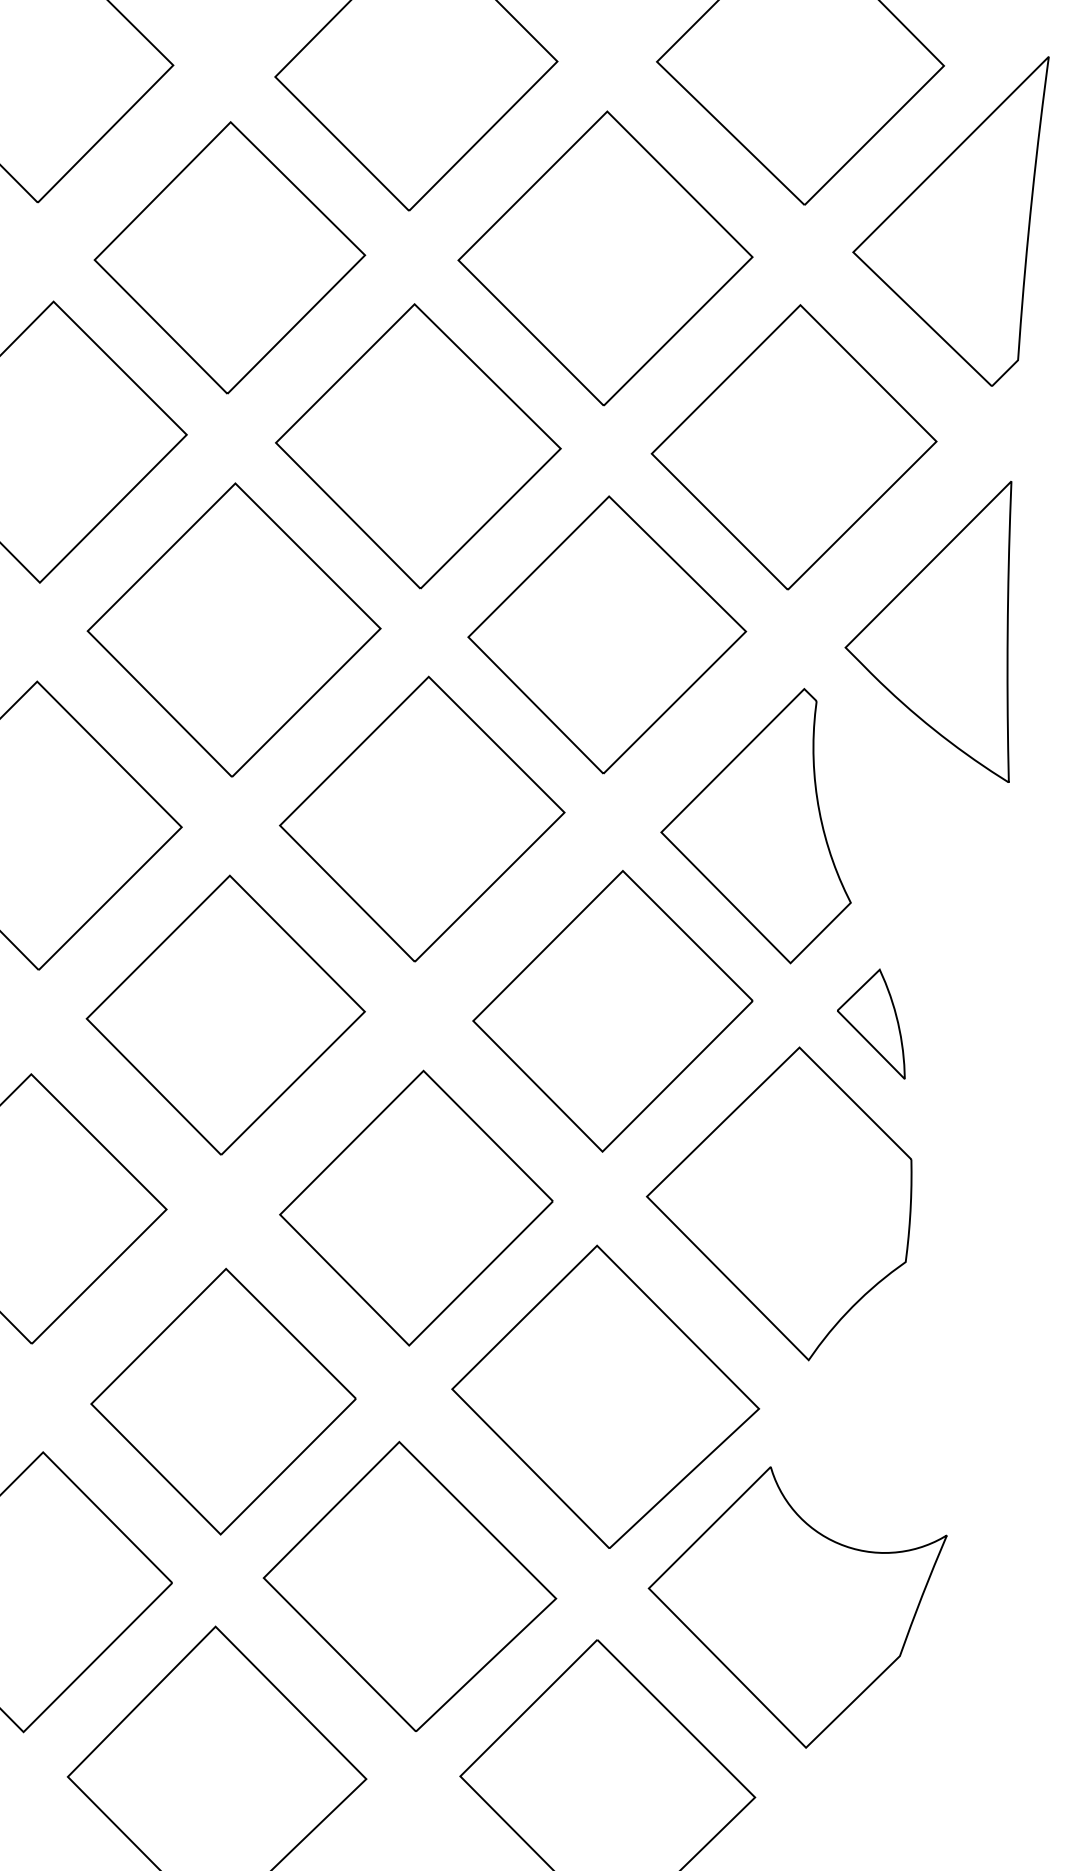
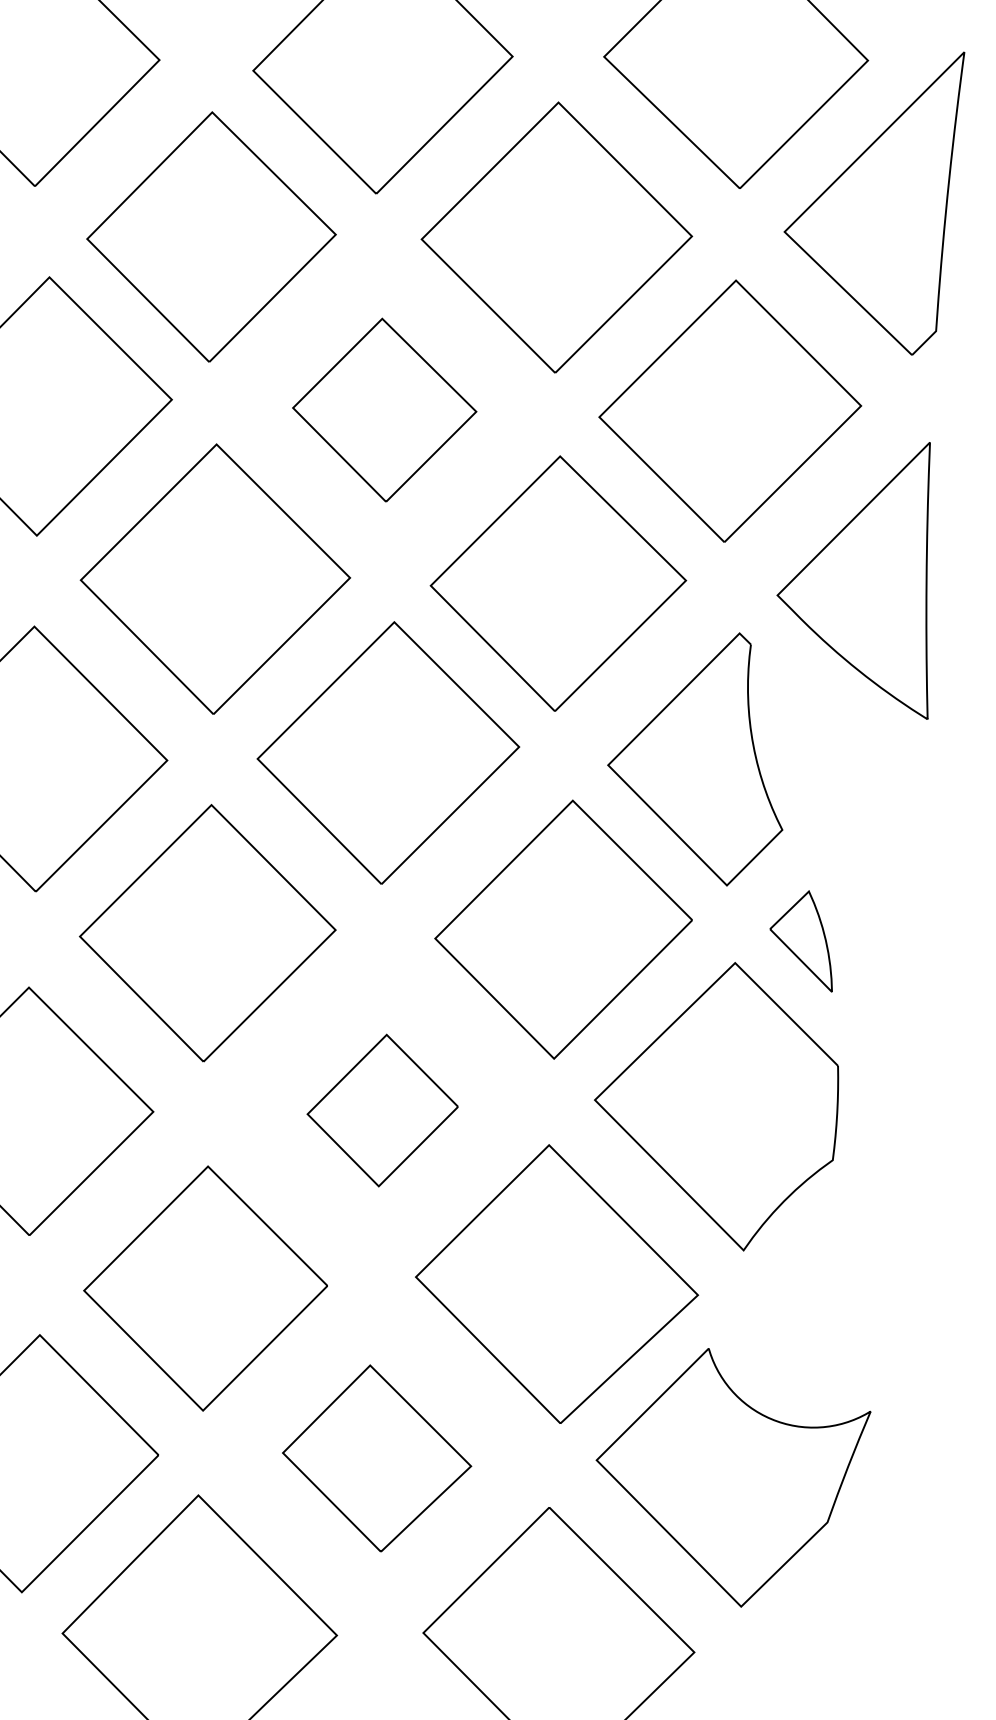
part: (418, 445) -> (384, 409), size x0.7
part: (415, 1207) -> (382, 1110), size x0.6
part: (409, 1586) -> (376, 1458), size x0.7

